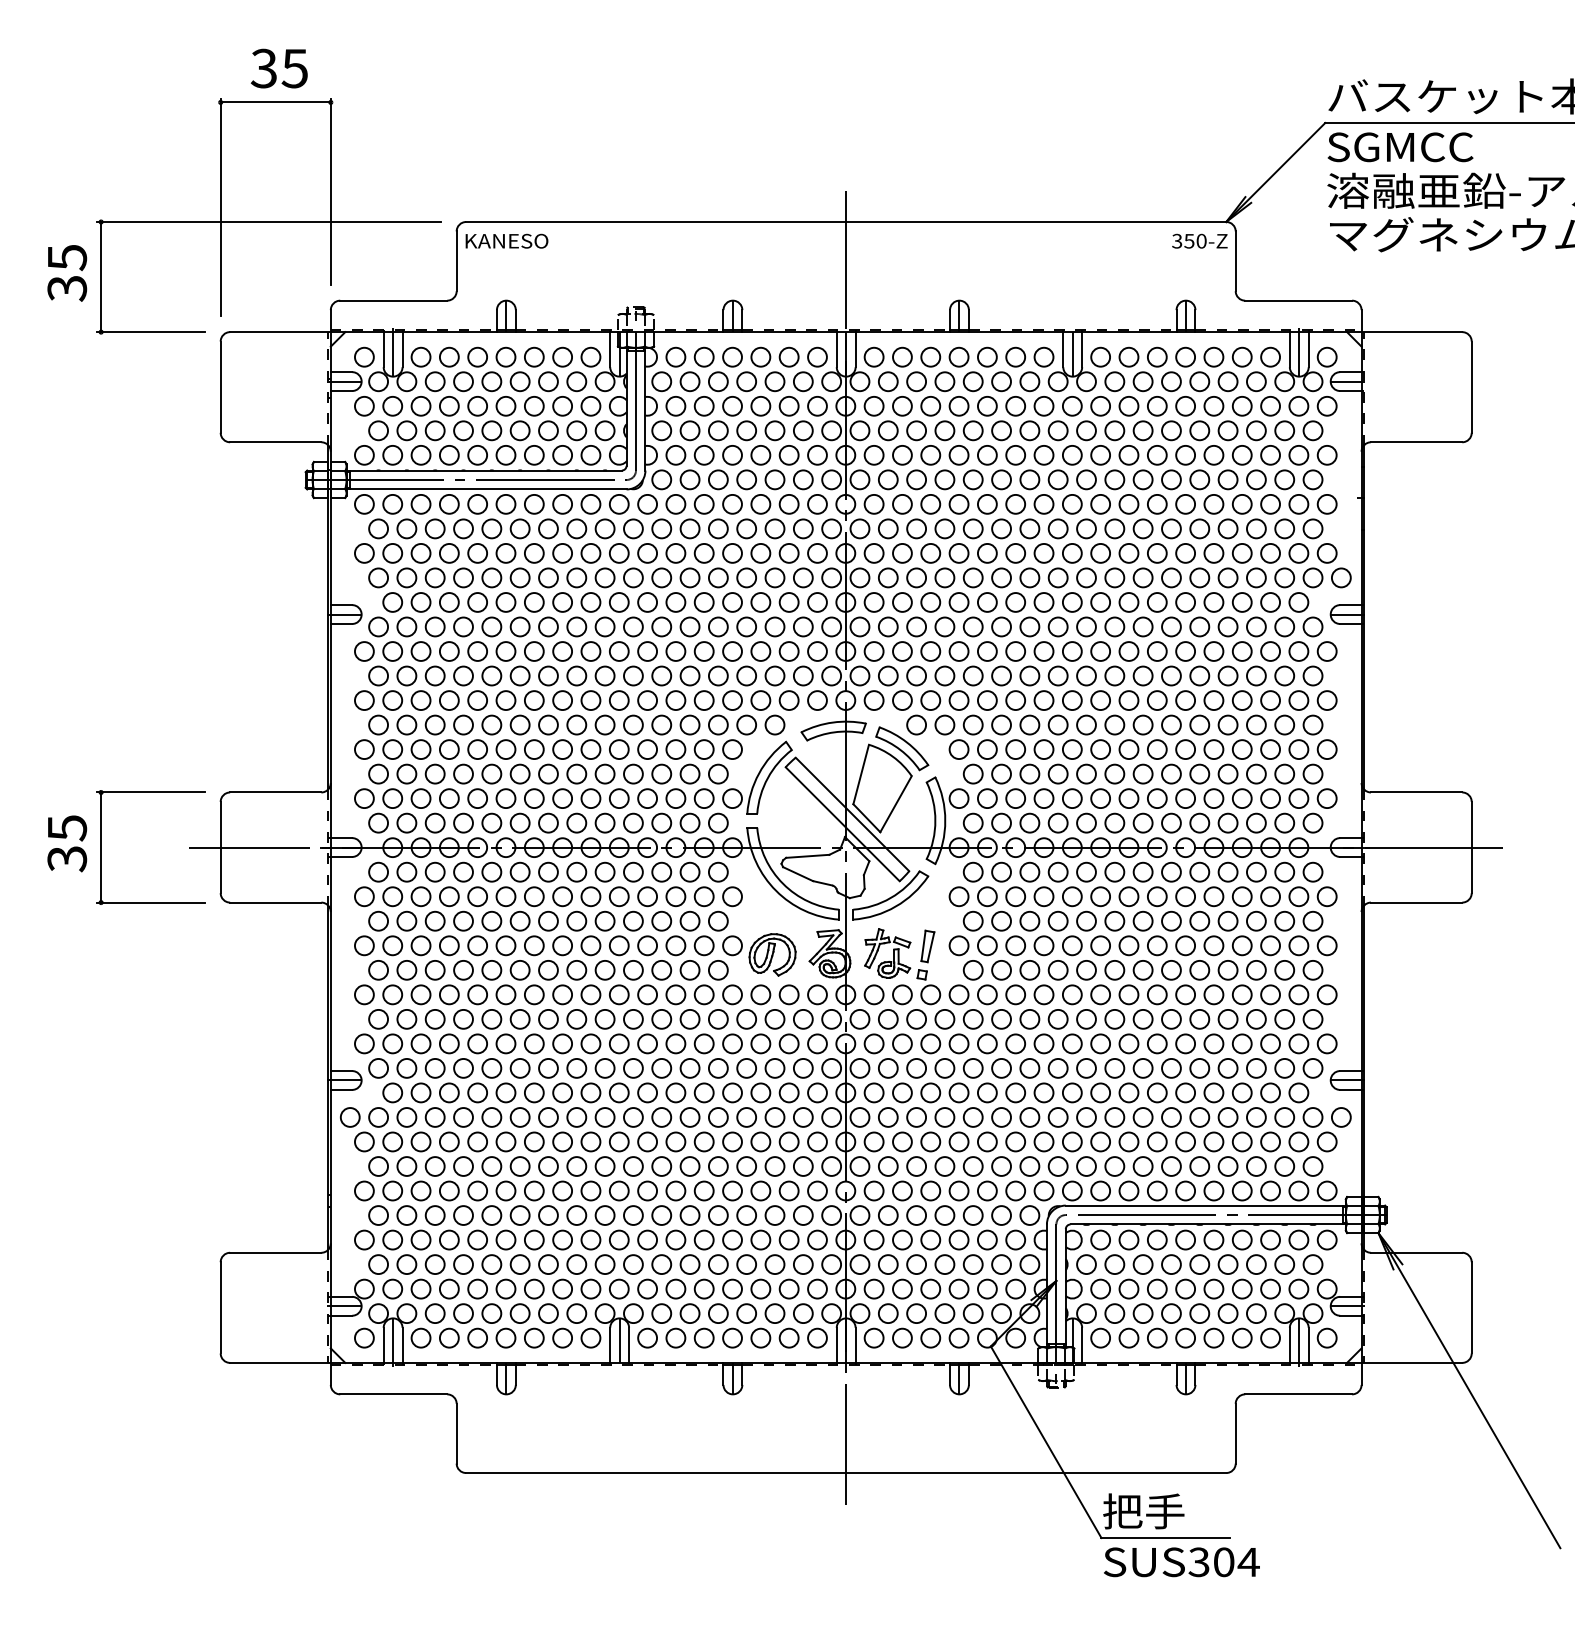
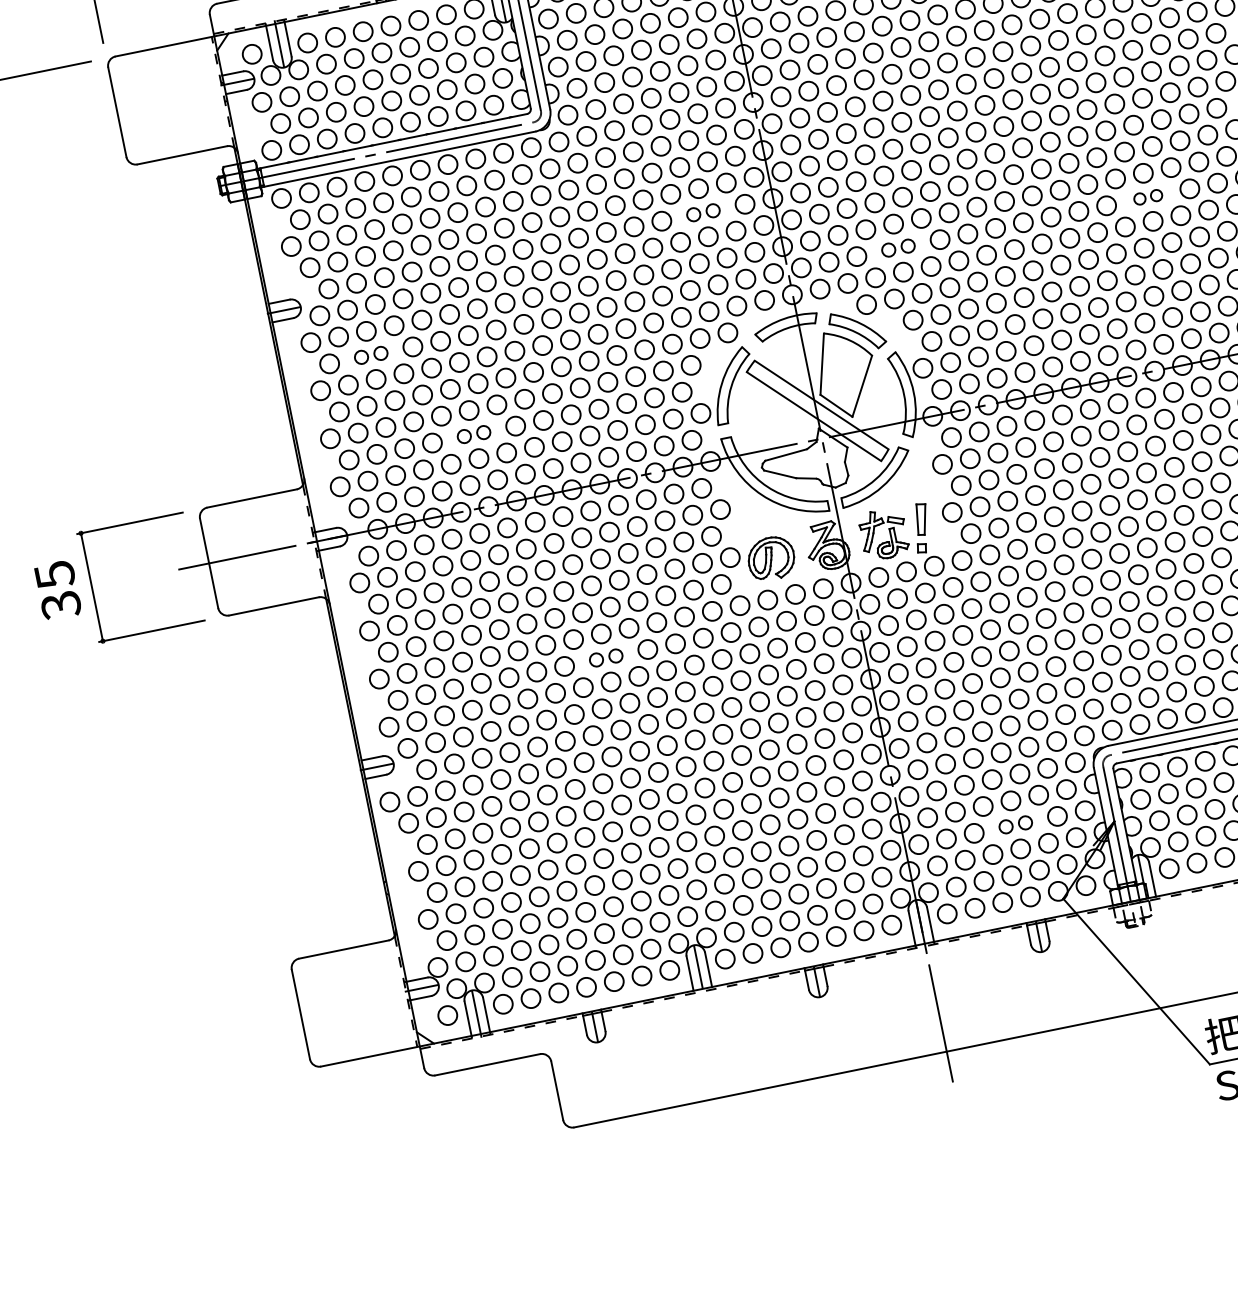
part: (774, 602) -> (702, 212), size x0.7
part: (420, 675) -> (370, 355), size x0.7
part: (958, 675) -> (897, 247), size x0.7
part: (1213, 675) -> (1147, 196), size x0.6
part: (505, 773) -> (473, 434), size x0.7
part: (590, 1019) -> (605, 658), size x0.7
part: (958, 1264) -> (1015, 824), size x0.7

